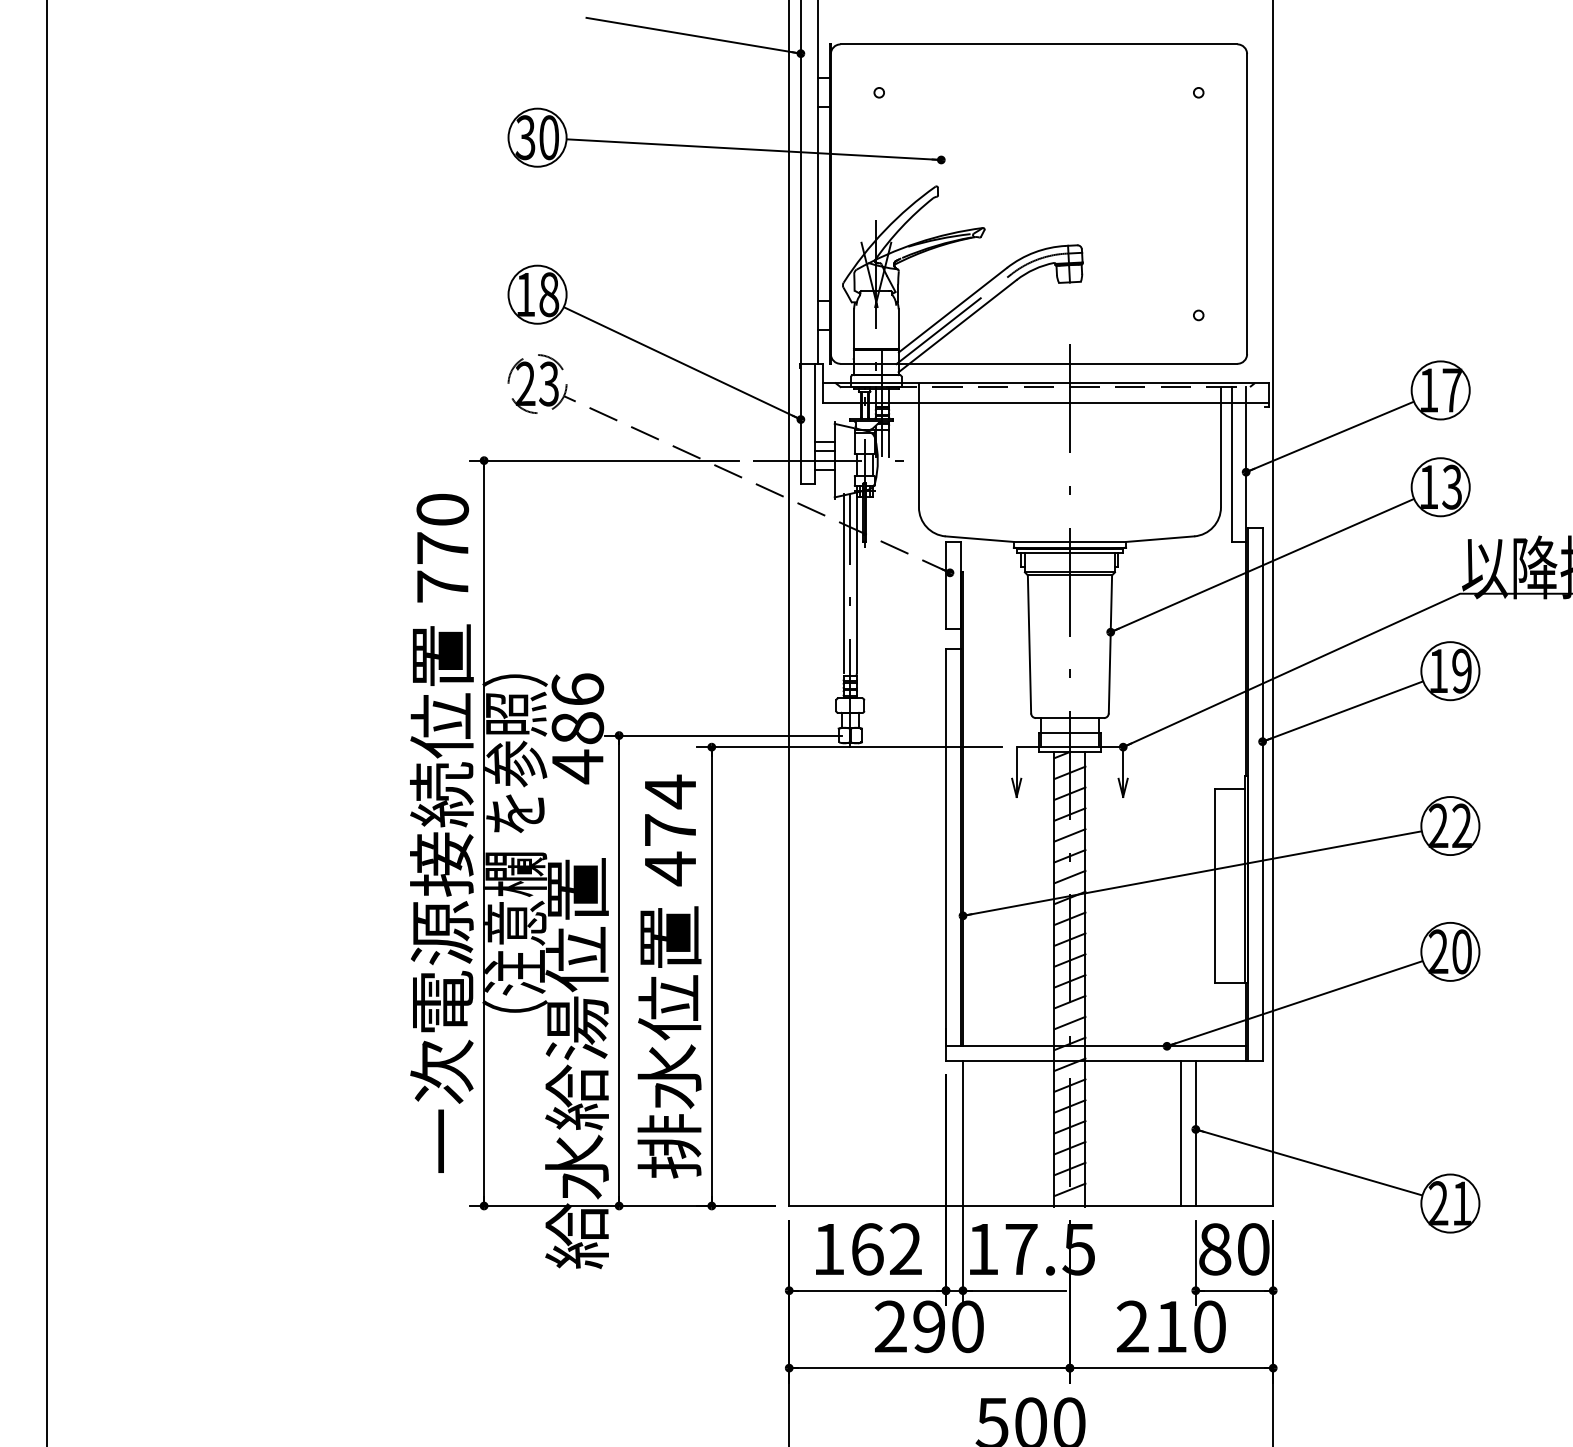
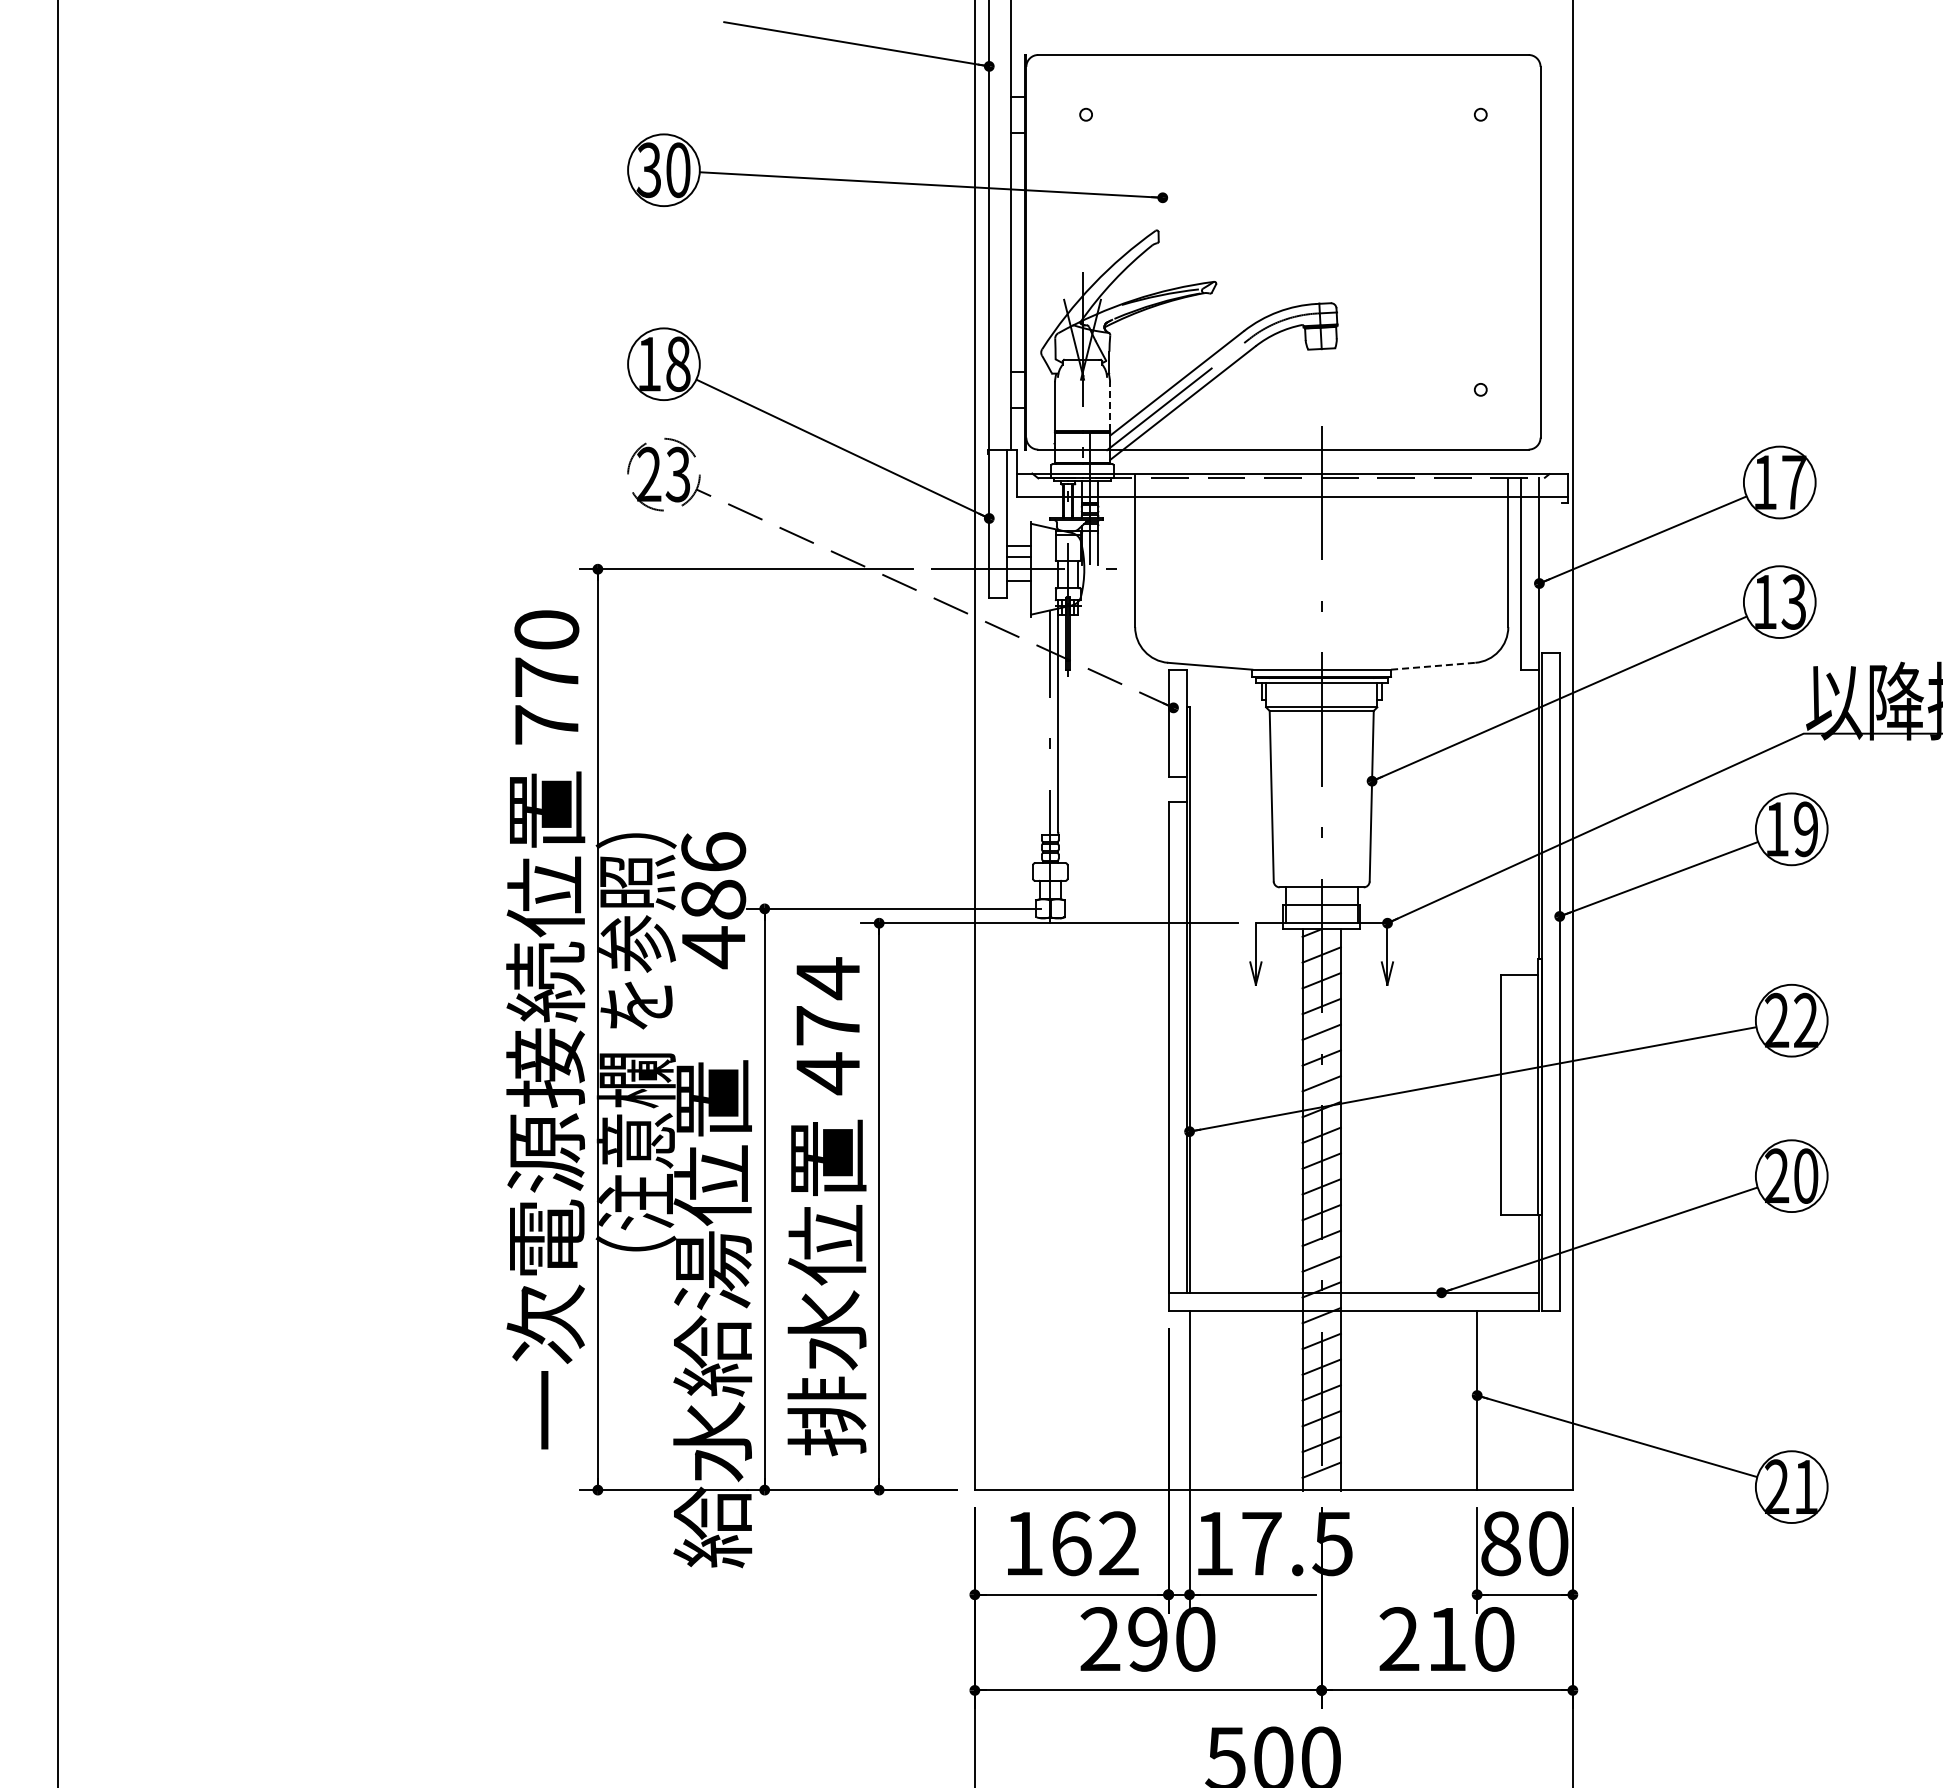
line: (899, 328) -> (1110, 406), solid -> dashed
line: (1160, 539) -> (1433, 666), solid -> dashed
line: (843, 583) -> (1042, 721), removed
line: (1181, 1133) -> (1459, 1400), removed

